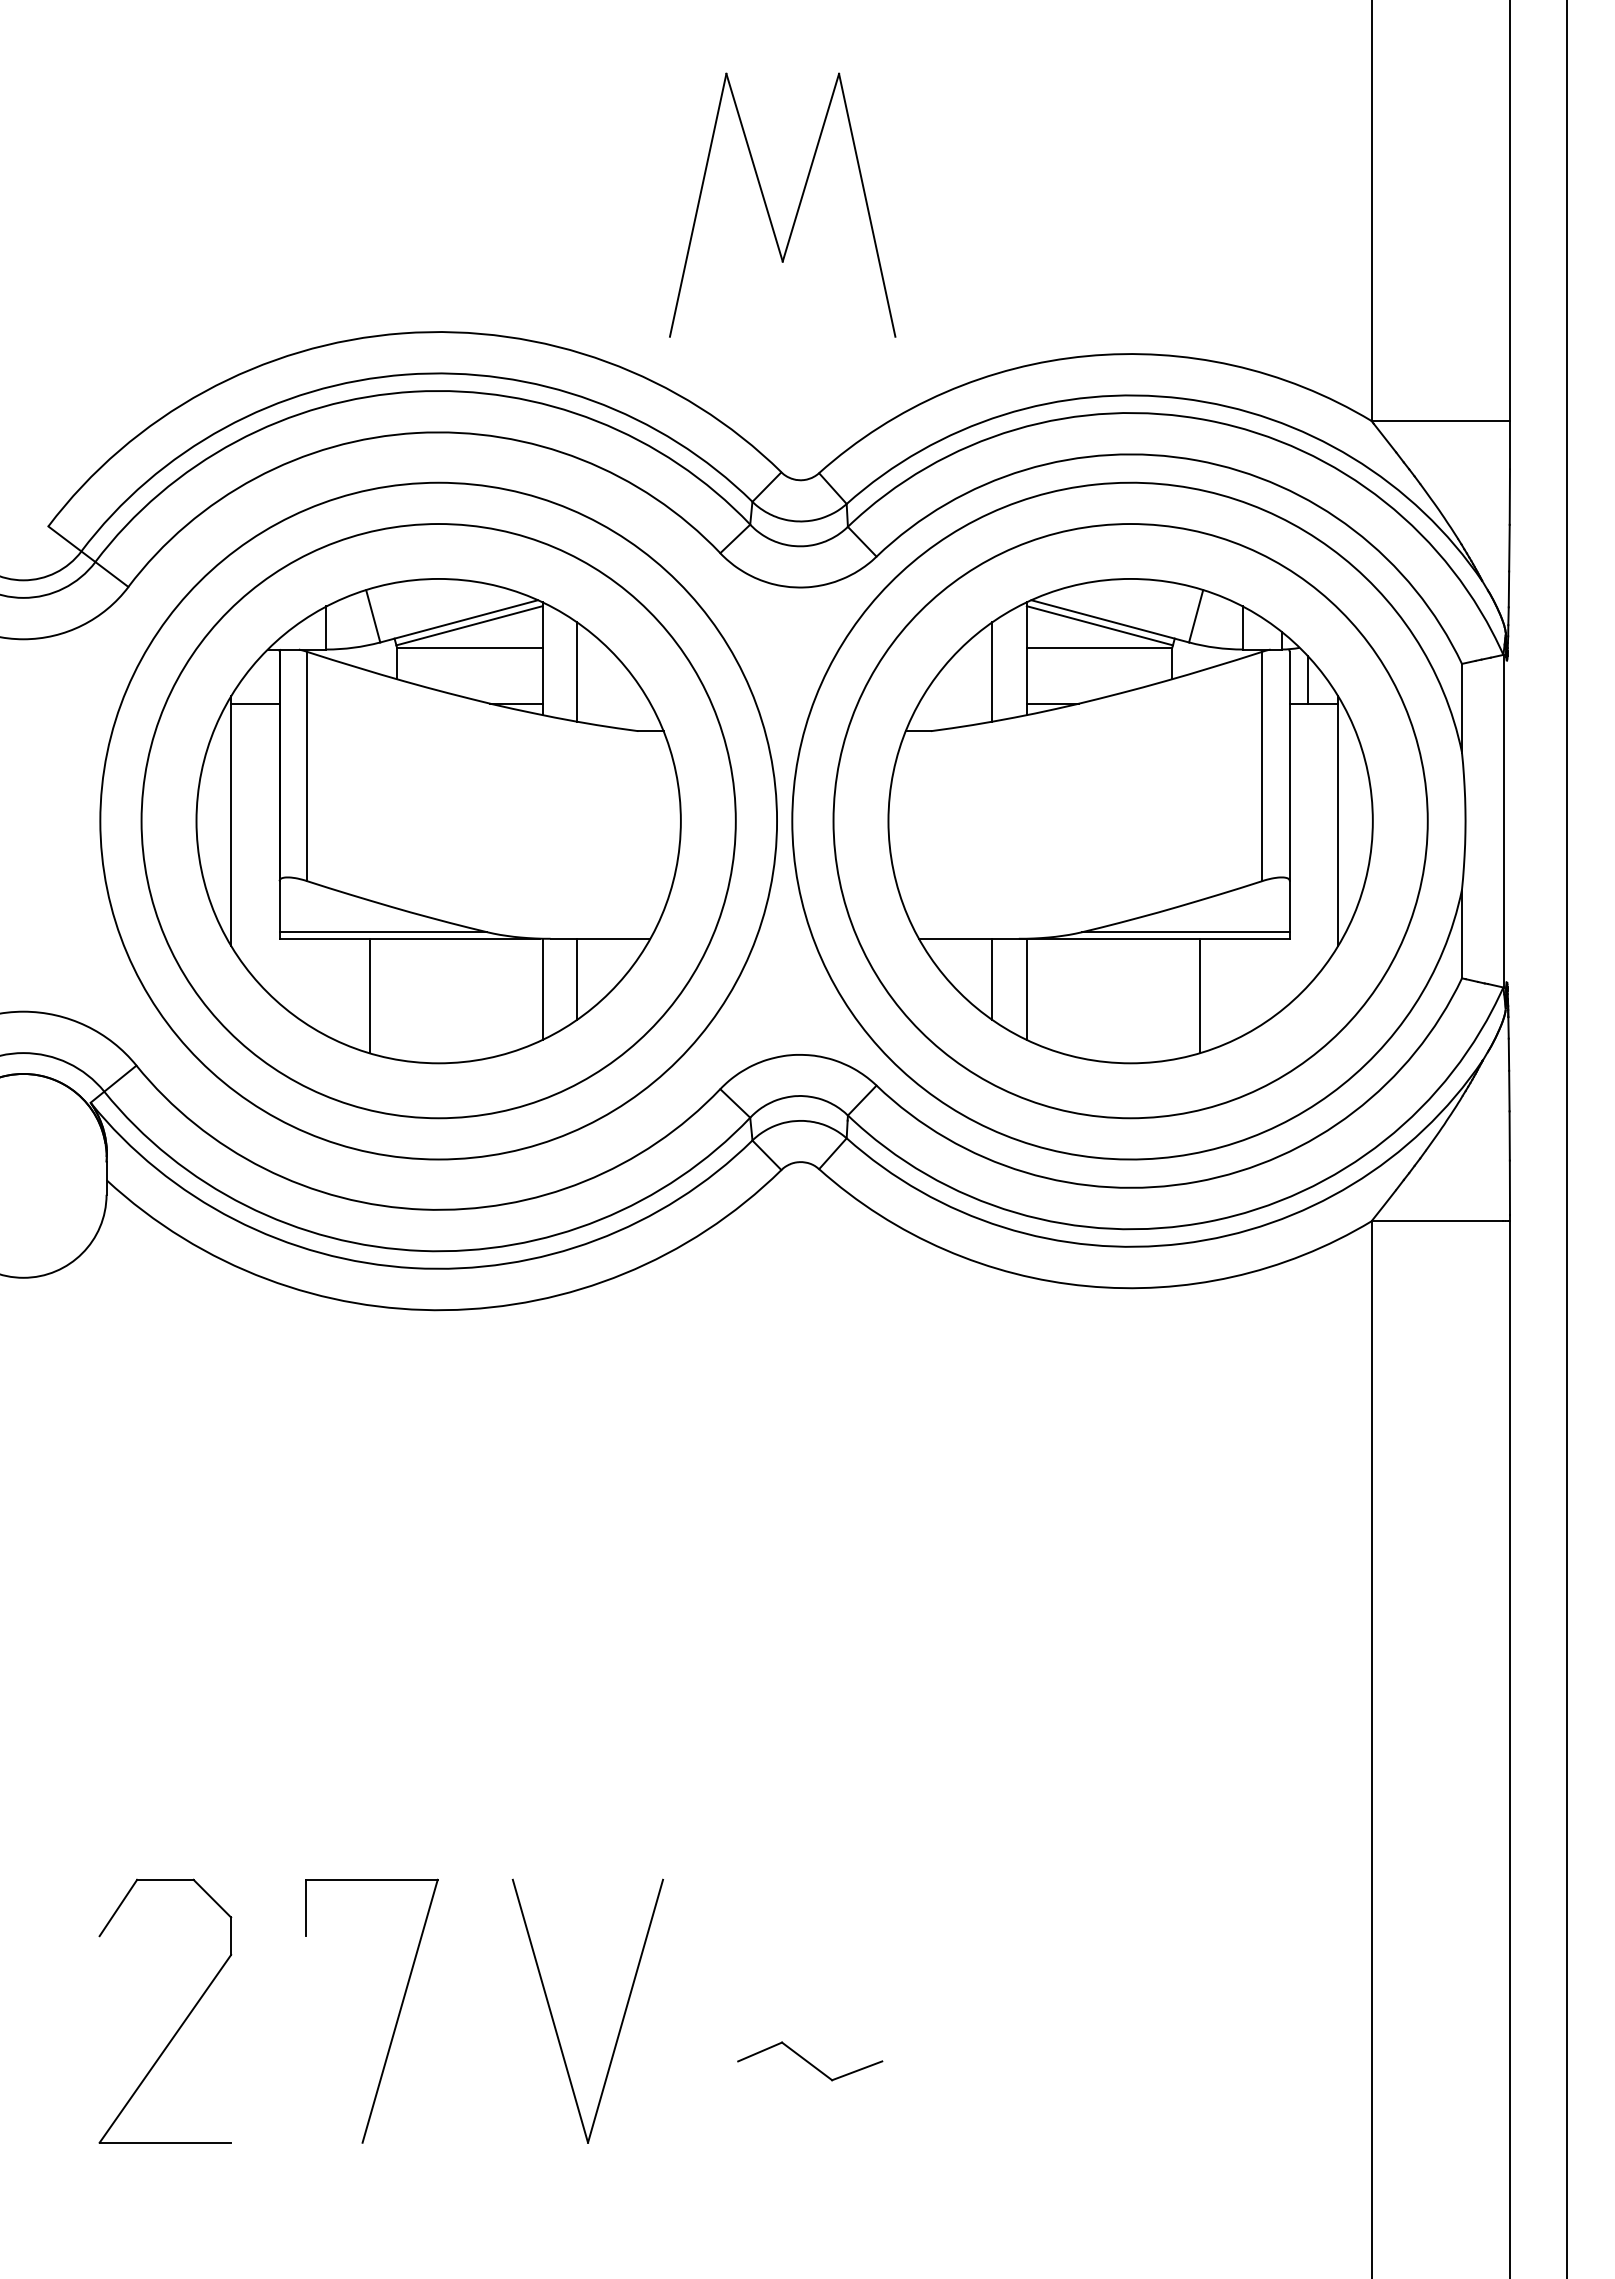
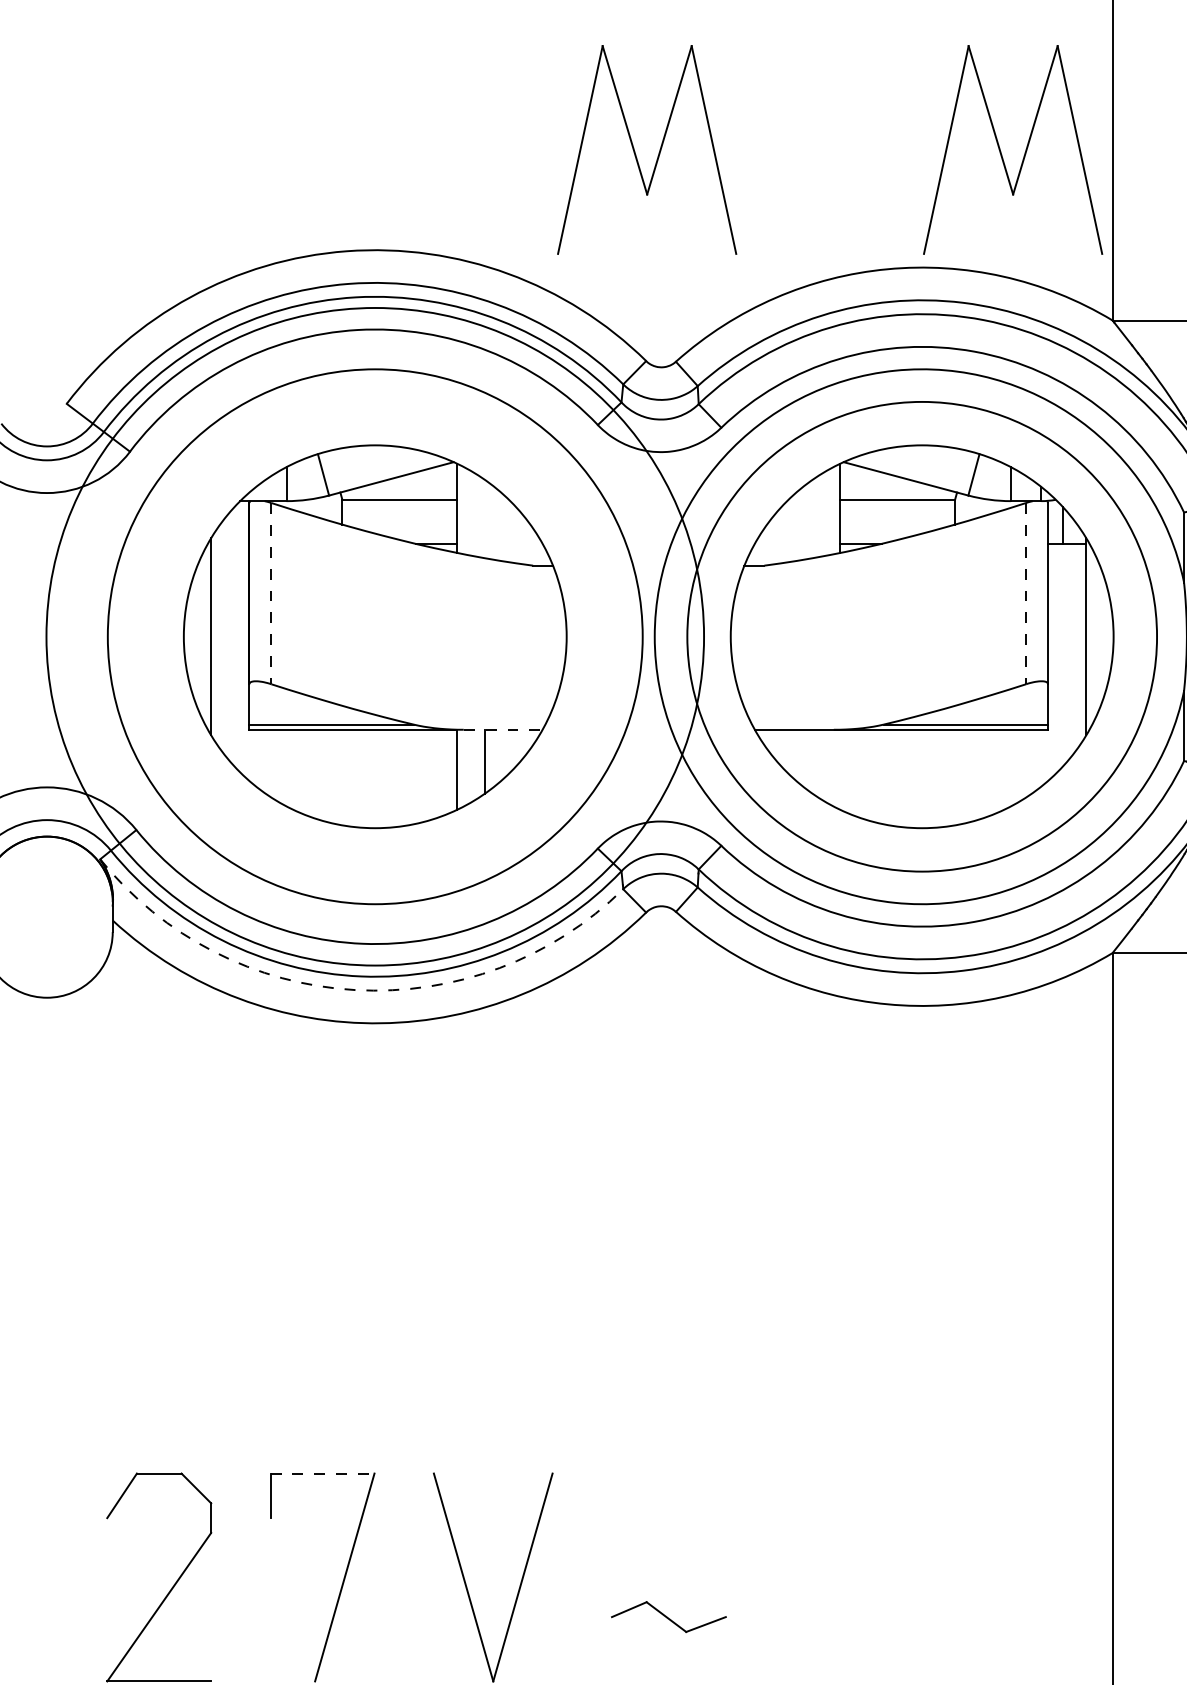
part: (1231, 209) -> (1001, 153), added
line: (469, 625) -> (399, 482), removed
line: (1099, 625) -> (897, 482), removed
line: (577, 671) -> (484, 518), removed
line: (992, 671) -> (812, 518), removed
line: (255, 703) -> (230, 543), removed
line: (307, 766) -> (271, 593), solid -> dashed
line: (1262, 766) -> (1026, 593), solid -> dashed
circle: (438, 821) -> (375, 637), size x1.4
line: (600, 938) -> (503, 729), solid -> dashed
line: (992, 978) -> (812, 761), removed
line: (1026, 988) -> (839, 769), removed
line: (369, 995) -> (320, 774), removed
line: (1199, 995) -> (976, 774), removed
arc: (413, 1268) -> (355, 990), solid -> dashed
line: (372, 1879) -> (322, 1473), solid -> dashed

